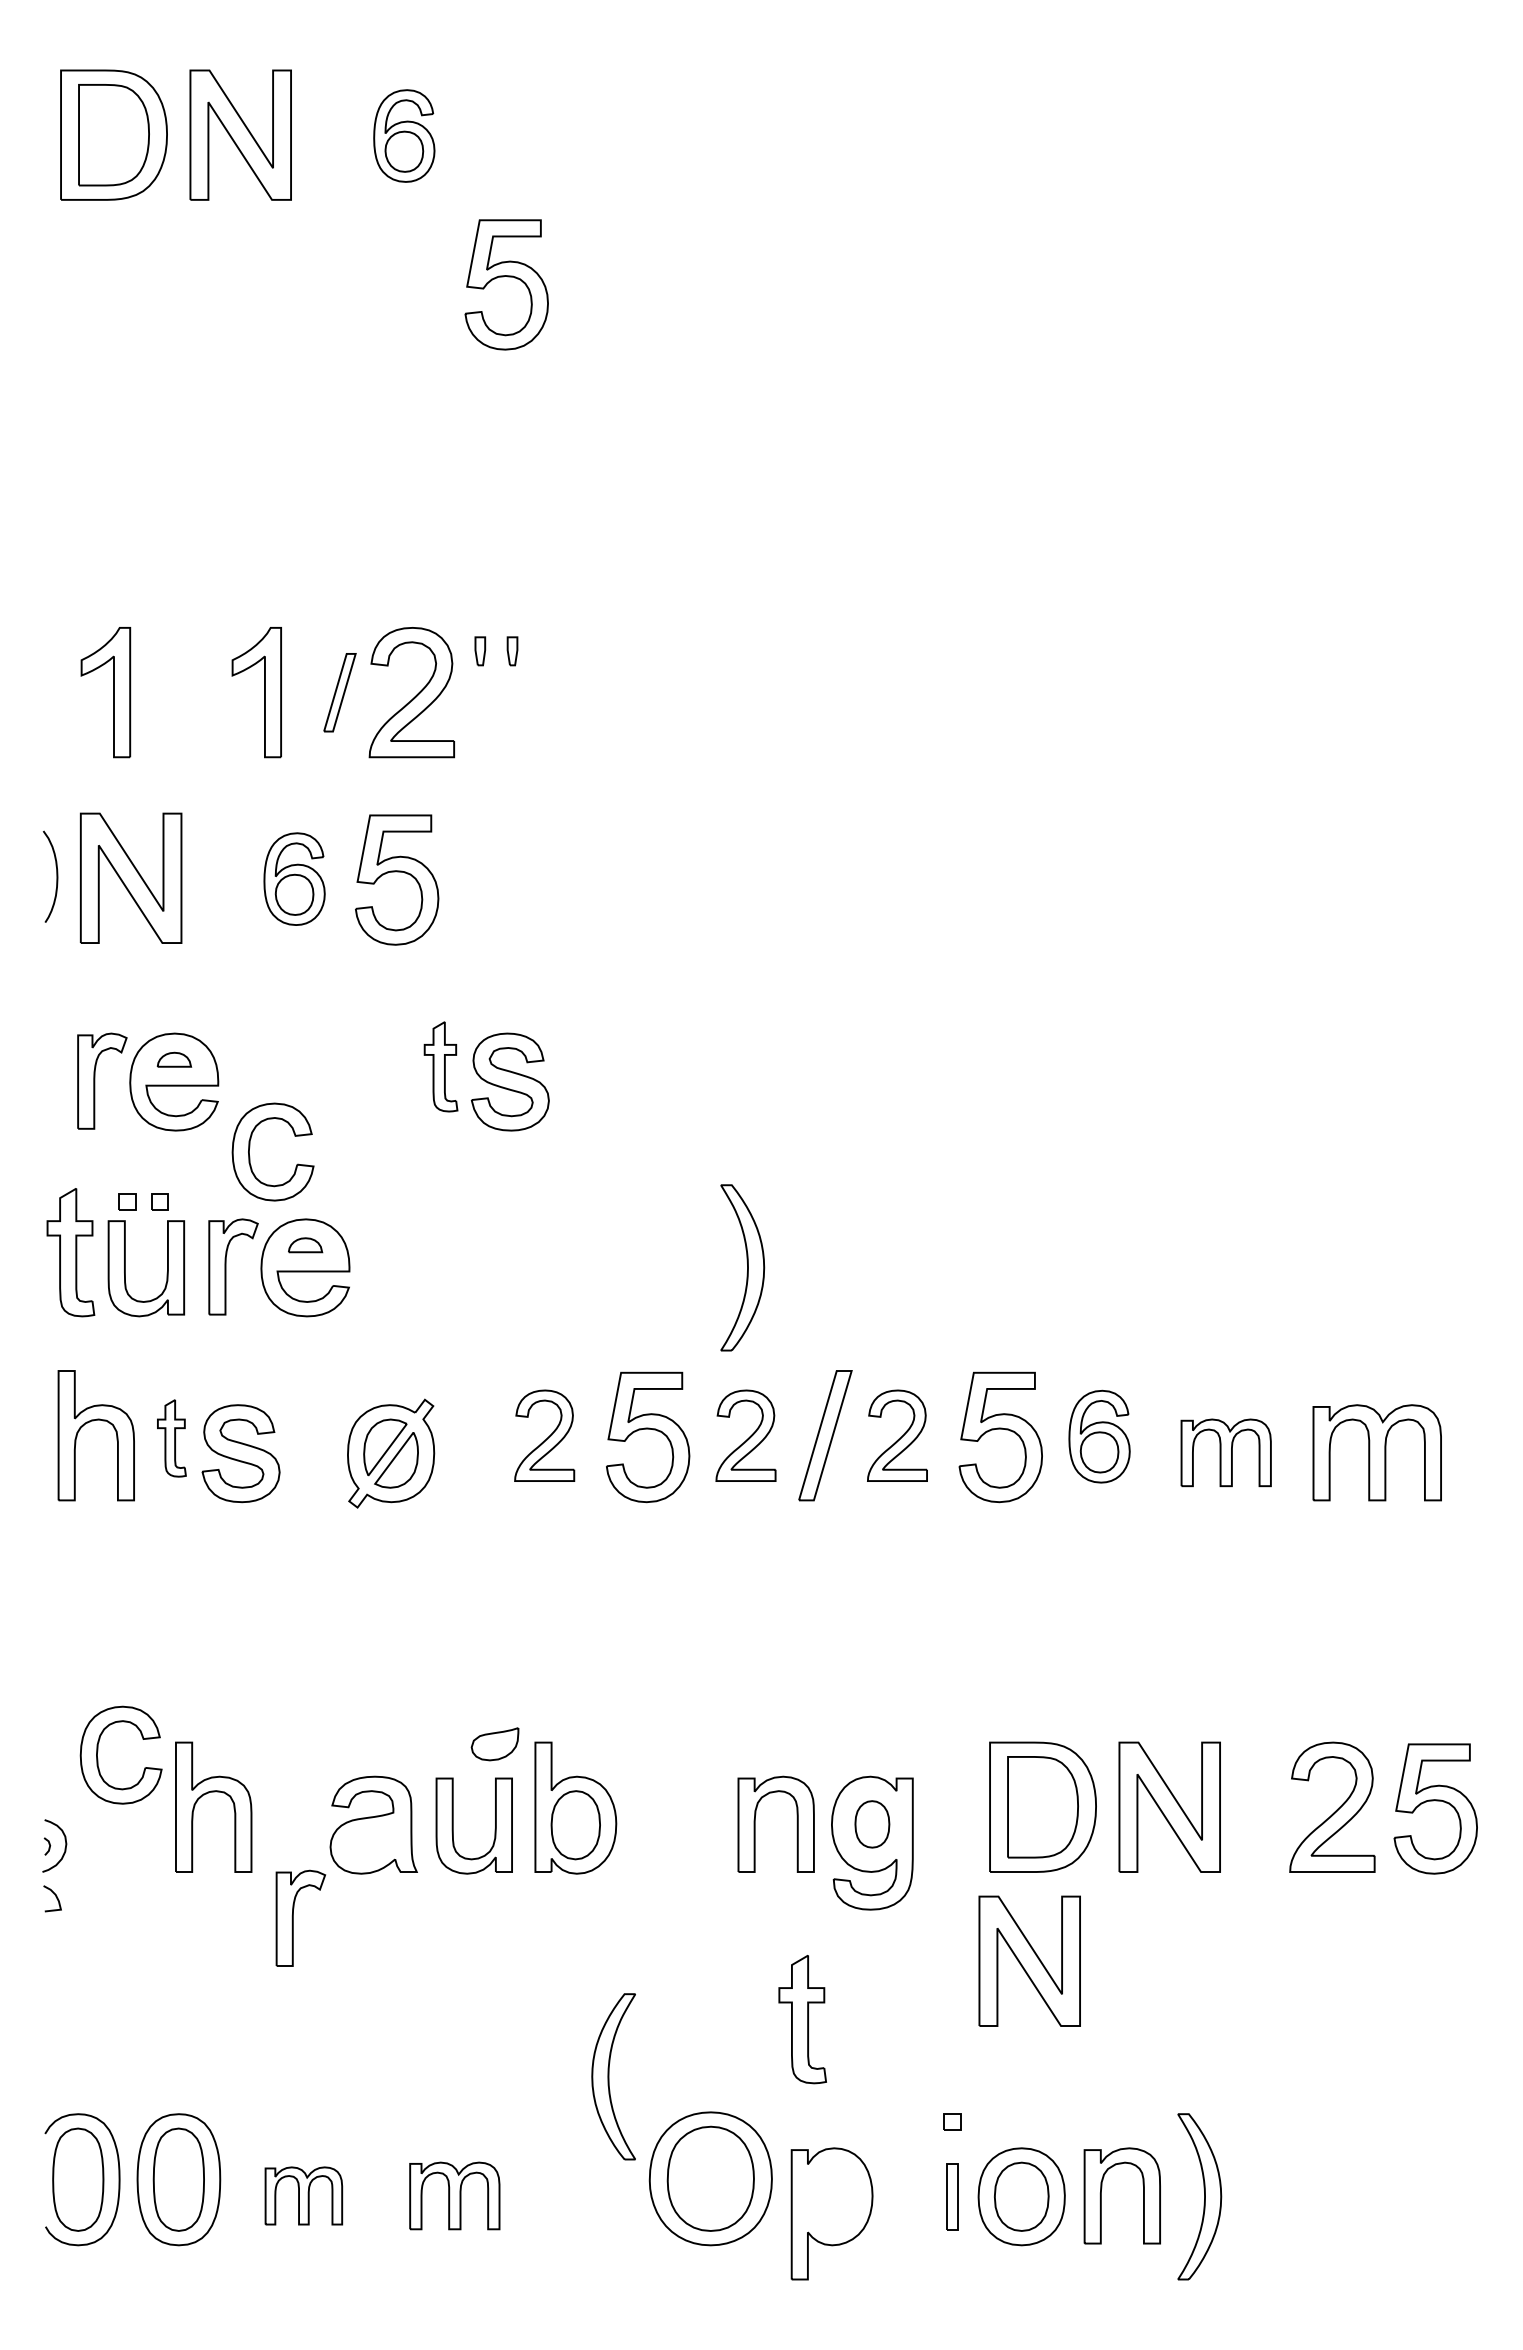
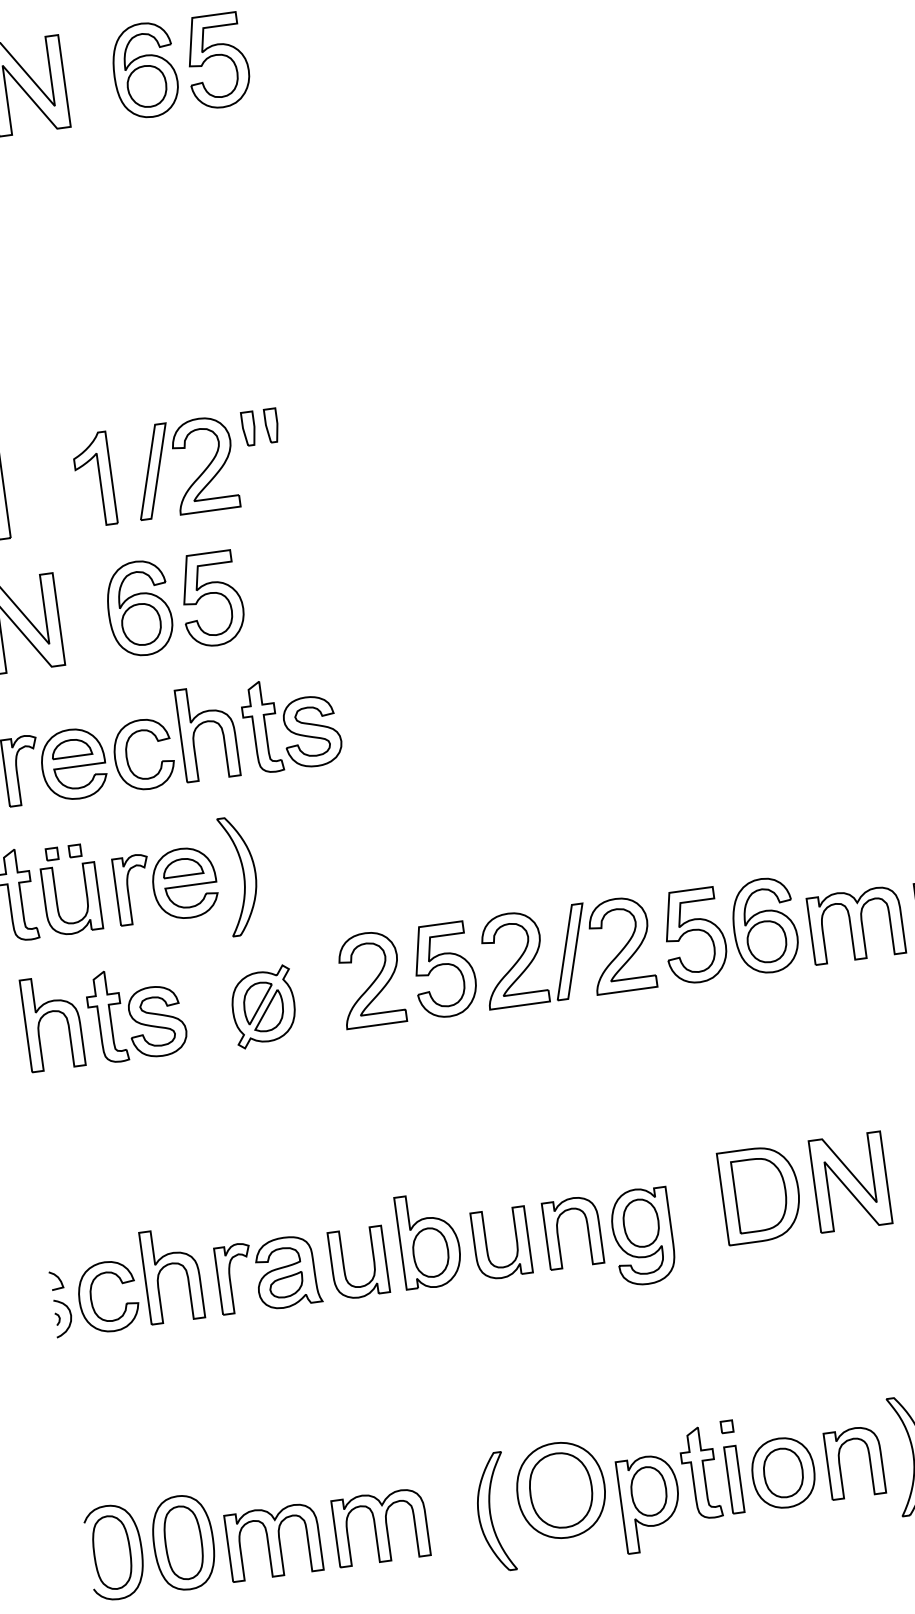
part: (404, 135) -> (145, 70), size x1.43
part: (507, 277) -> (217, 55), moved
part: (480, 651) -> (249, 428), size x1.67
part: (512, 651) -> (271, 425), size x1.67
part: (339, 692) -> (153, 471), size x1.67
part: (294, 878) -> (139, 608), size x1.43
part: (358, 1051) -> (201, 724), added
part: (174, 1059) -> (71, 748), size x1.67
part: (440, 1066) -> (261, 727), size x1.43
part: (250, 1147) -> (127, 753), moved
part: (305, 1244) -> (182, 866), size x1.67
part: (742, 1267) -> (240, 875), moved
part: (544, 1435) -> (370, 979), size x1.43
part: (745, 1435) -> (513, 959), size x1.43
part: (897, 1435) -> (621, 944), size x1.43
part: (1099, 1436) -> (764, 925), size x1.43
part: (171, 1438) -> (106, 1017), size x1.67
part: (1225, 1452) -> (855, 924), size x1.43
part: (494, 1744) -> (286, 1285), moved
part: (98, 1751) -> (91, 1296), moved
part: (872, 1824) -> (641, 1223), size x1.43
part: (654, 1825) -> (486, 1245), added
curve: (54, 1895) -> (57, 1277), moved
part: (293, 1917) -> (230, 1278), moved
part: (1029, 1960) -> (765, 1304), removed
part: (802, 2019) -> (700, 1473), moved
part: (613, 2076) -> (493, 1512), moved
part: (303, 2195) -> (273, 1541), size x1.67
part: (454, 2195) -> (380, 1527), size x1.43
part: (832, 2196) -> (649, 1491), added
part: (952, 2196) -> (734, 1479), size x1.43

